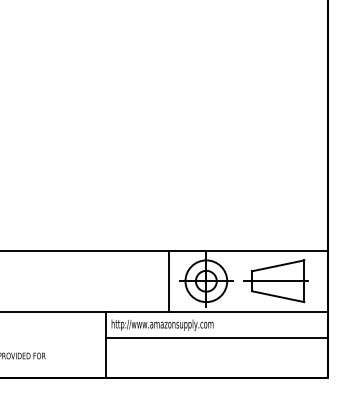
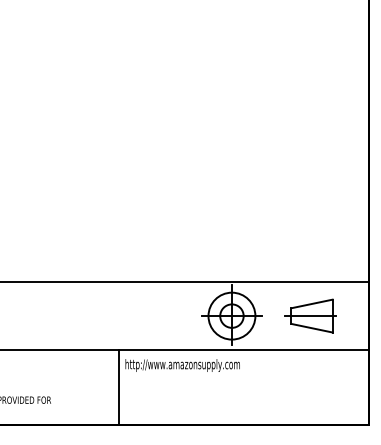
part: (276, 280) -> (310, 315), size x0.7
line: (168, 281) -> (189, 316), removed
line: (216, 338) -> (243, 380), removed

